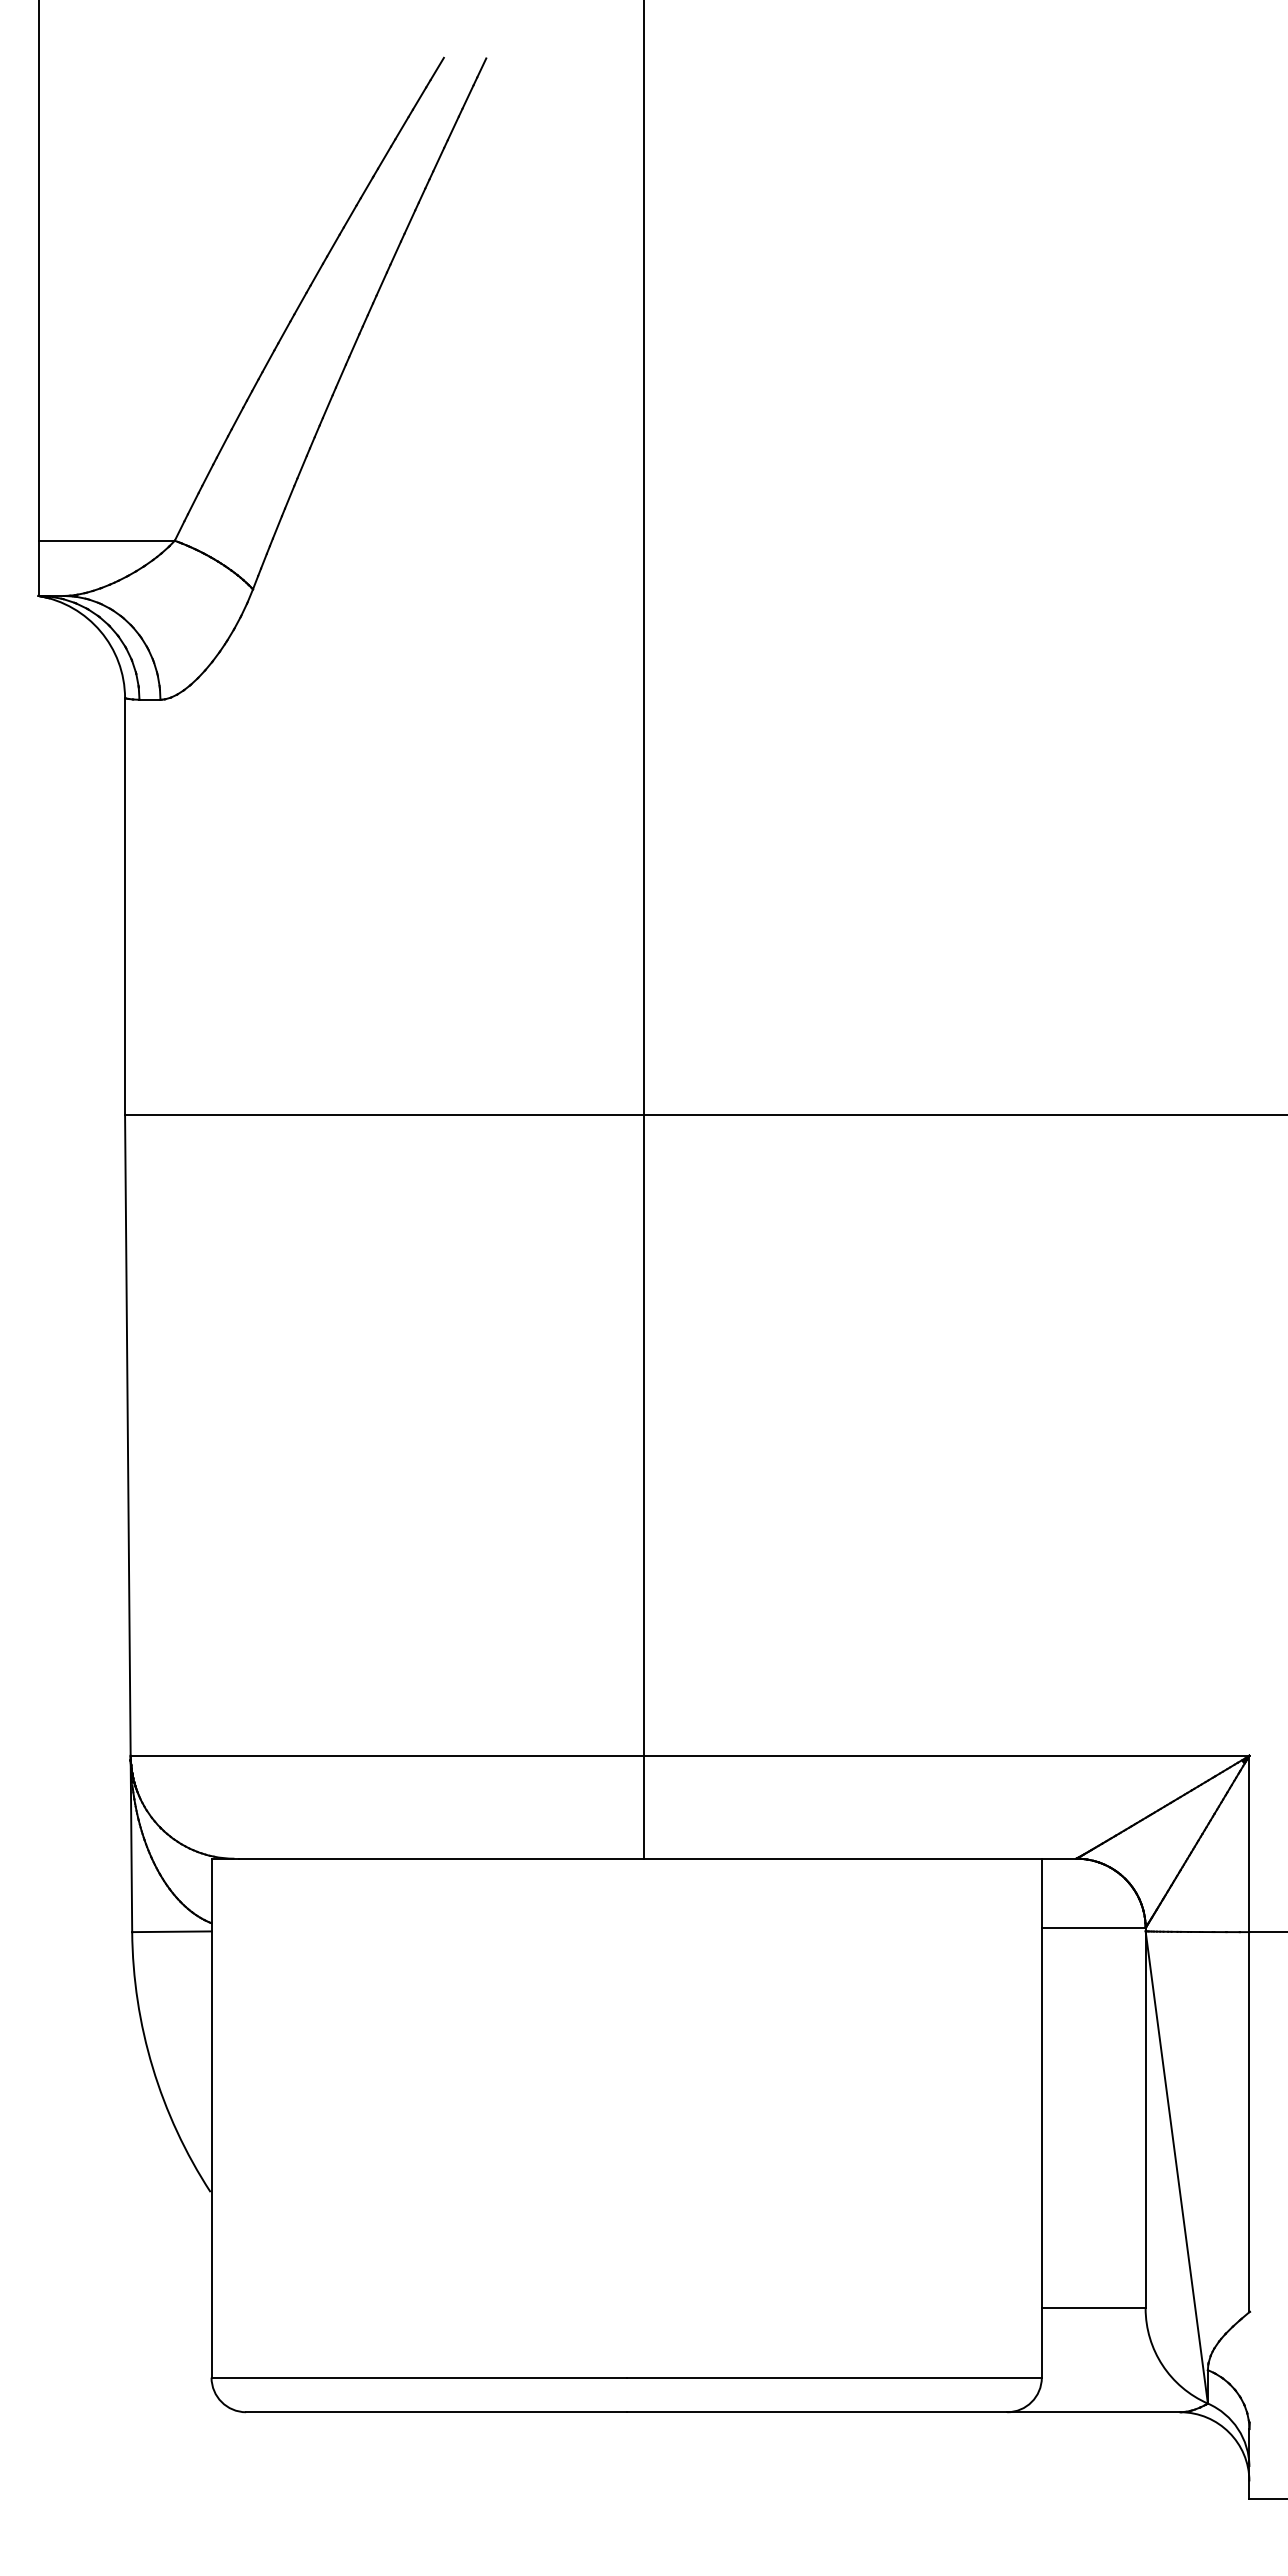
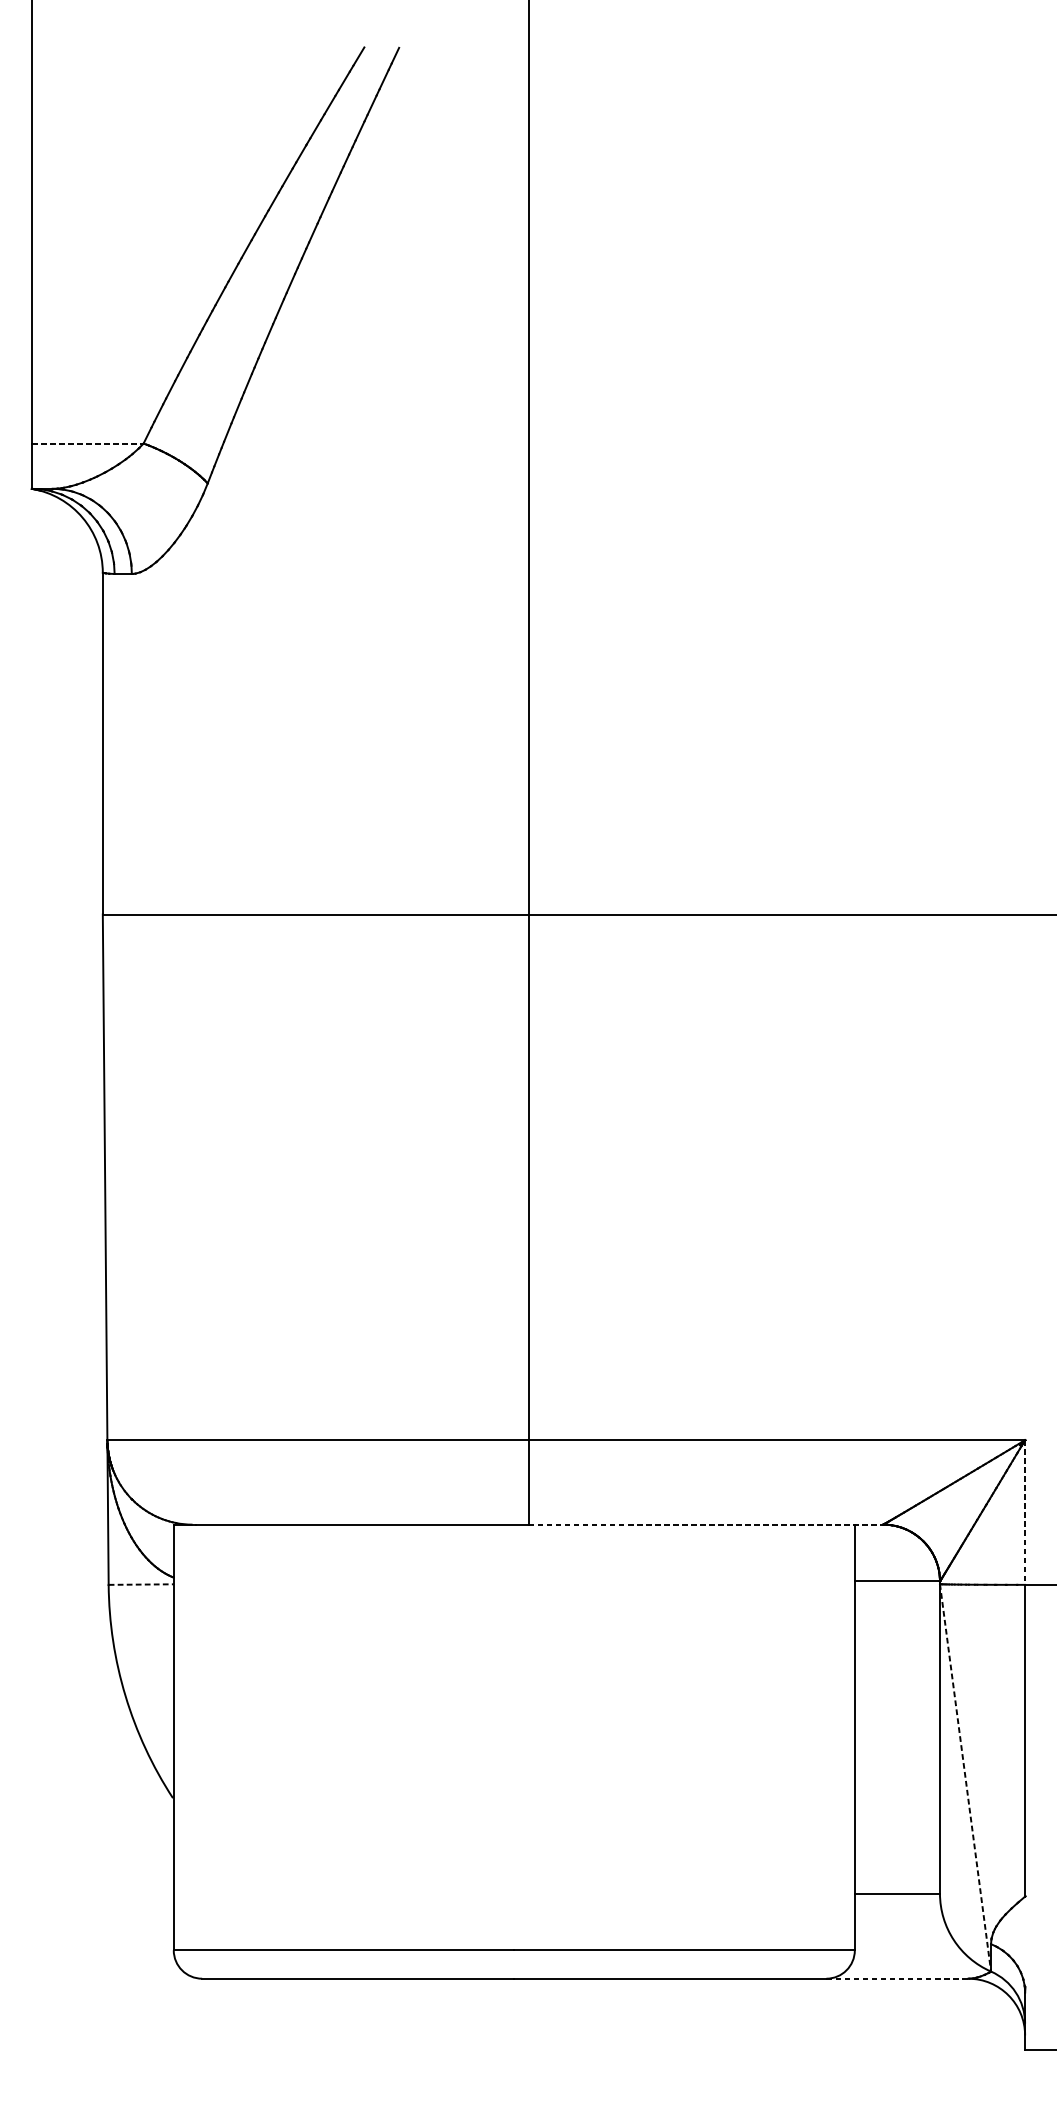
line: (107, 540) -> (88, 443), solid -> dashed
line: (1249, 1844) -> (1025, 1512), solid -> dashed
line: (860, 1858) -> (706, 1524), solid -> dashed
line: (171, 1931) -> (140, 1584), solid -> dashed
line: (1176, 2167) -> (965, 1777), solid -> dashed
line: (1094, 2412) -> (898, 1978), solid -> dashed

